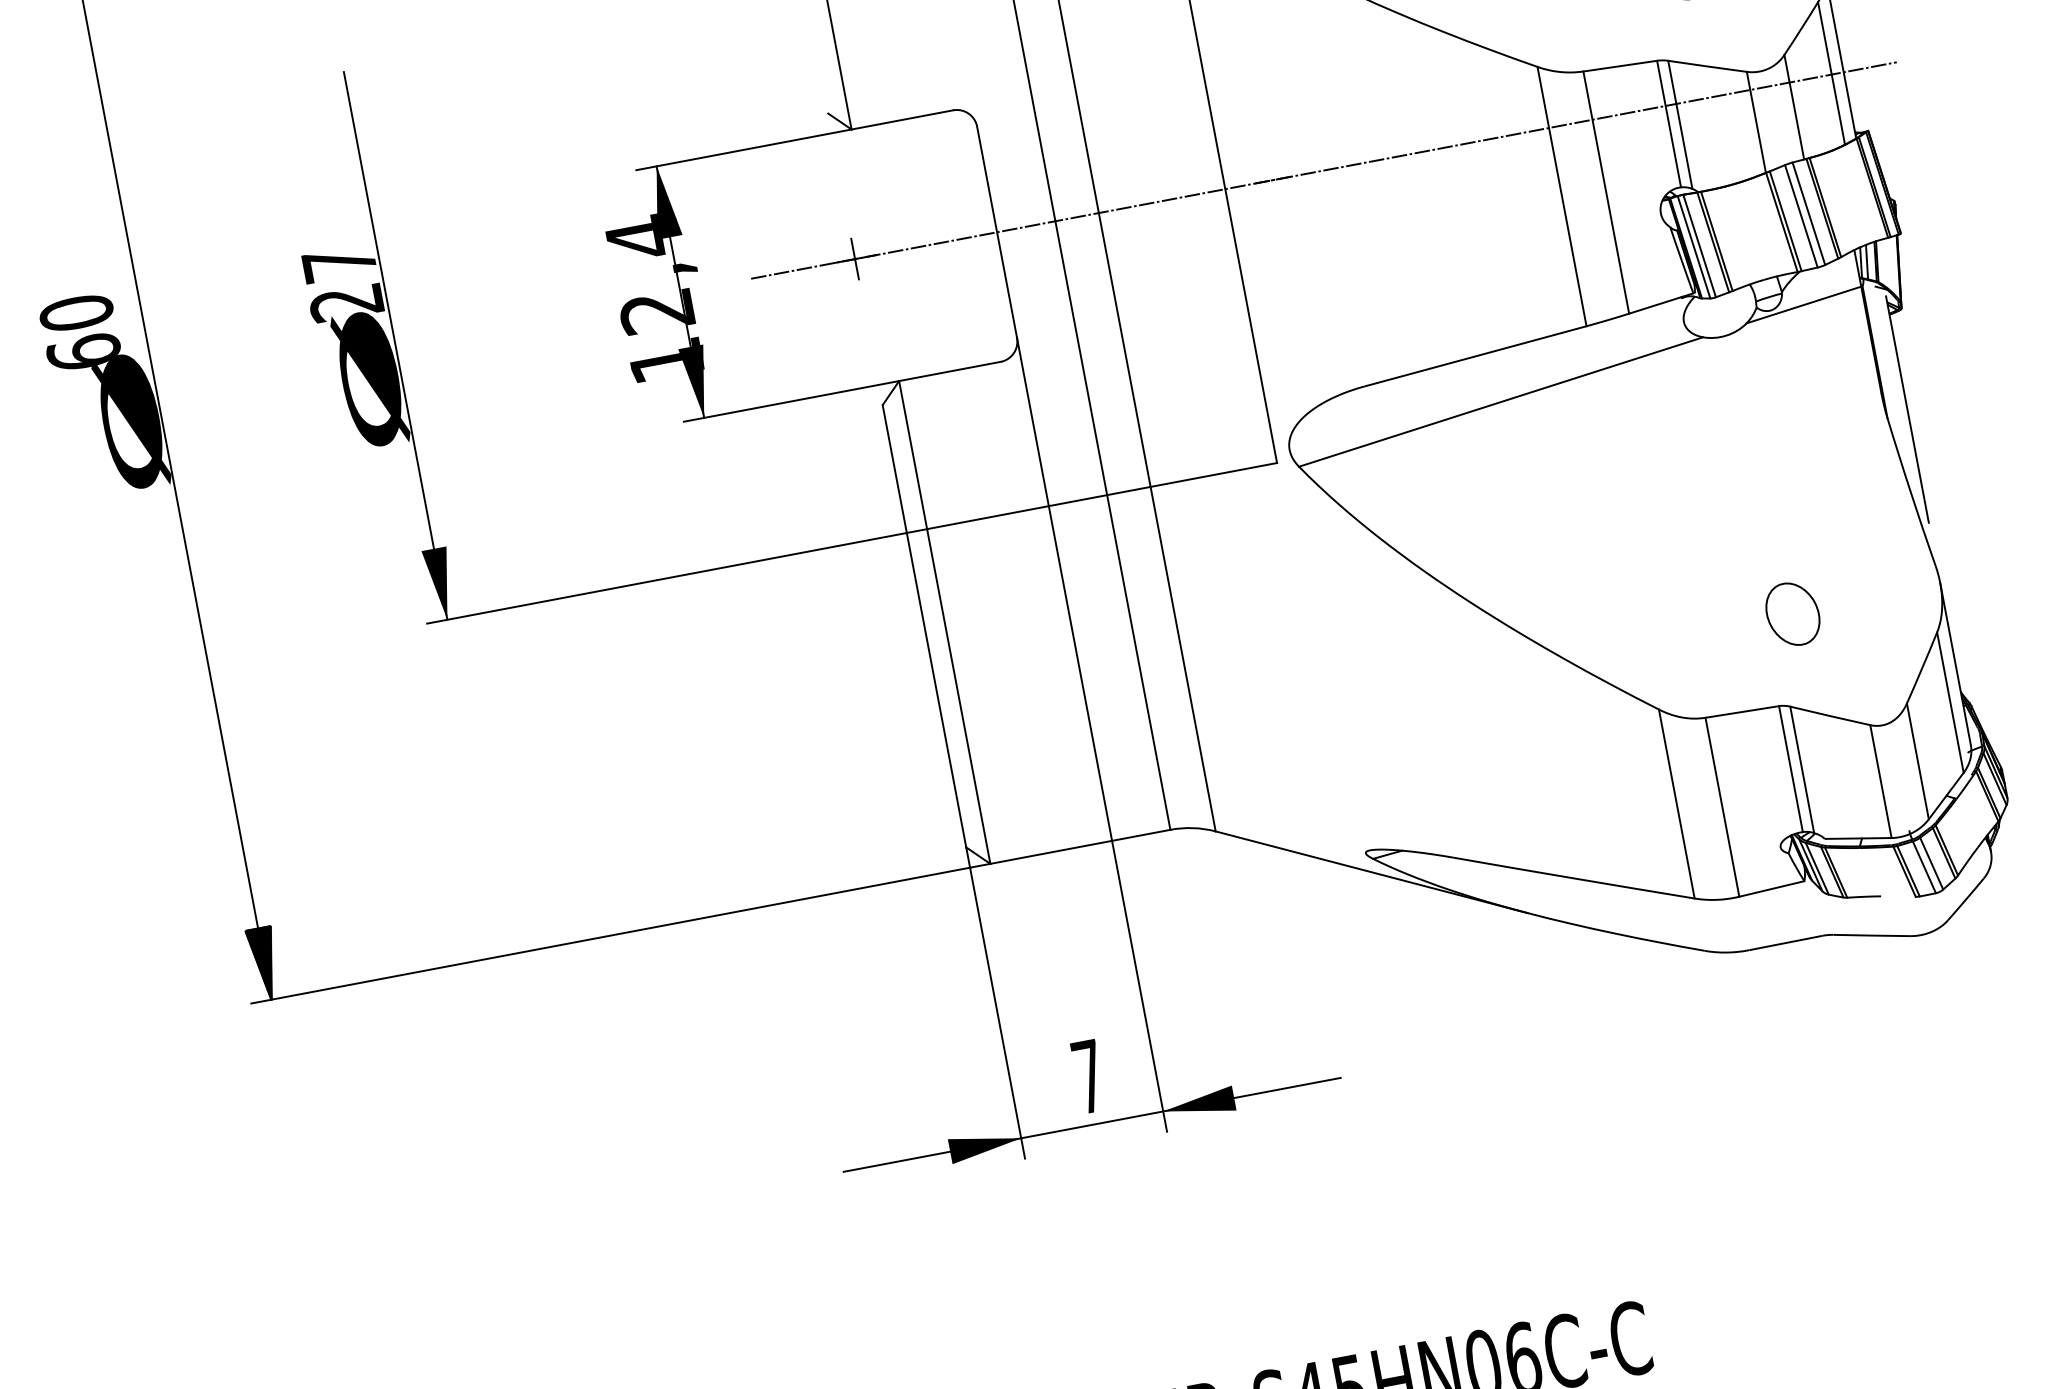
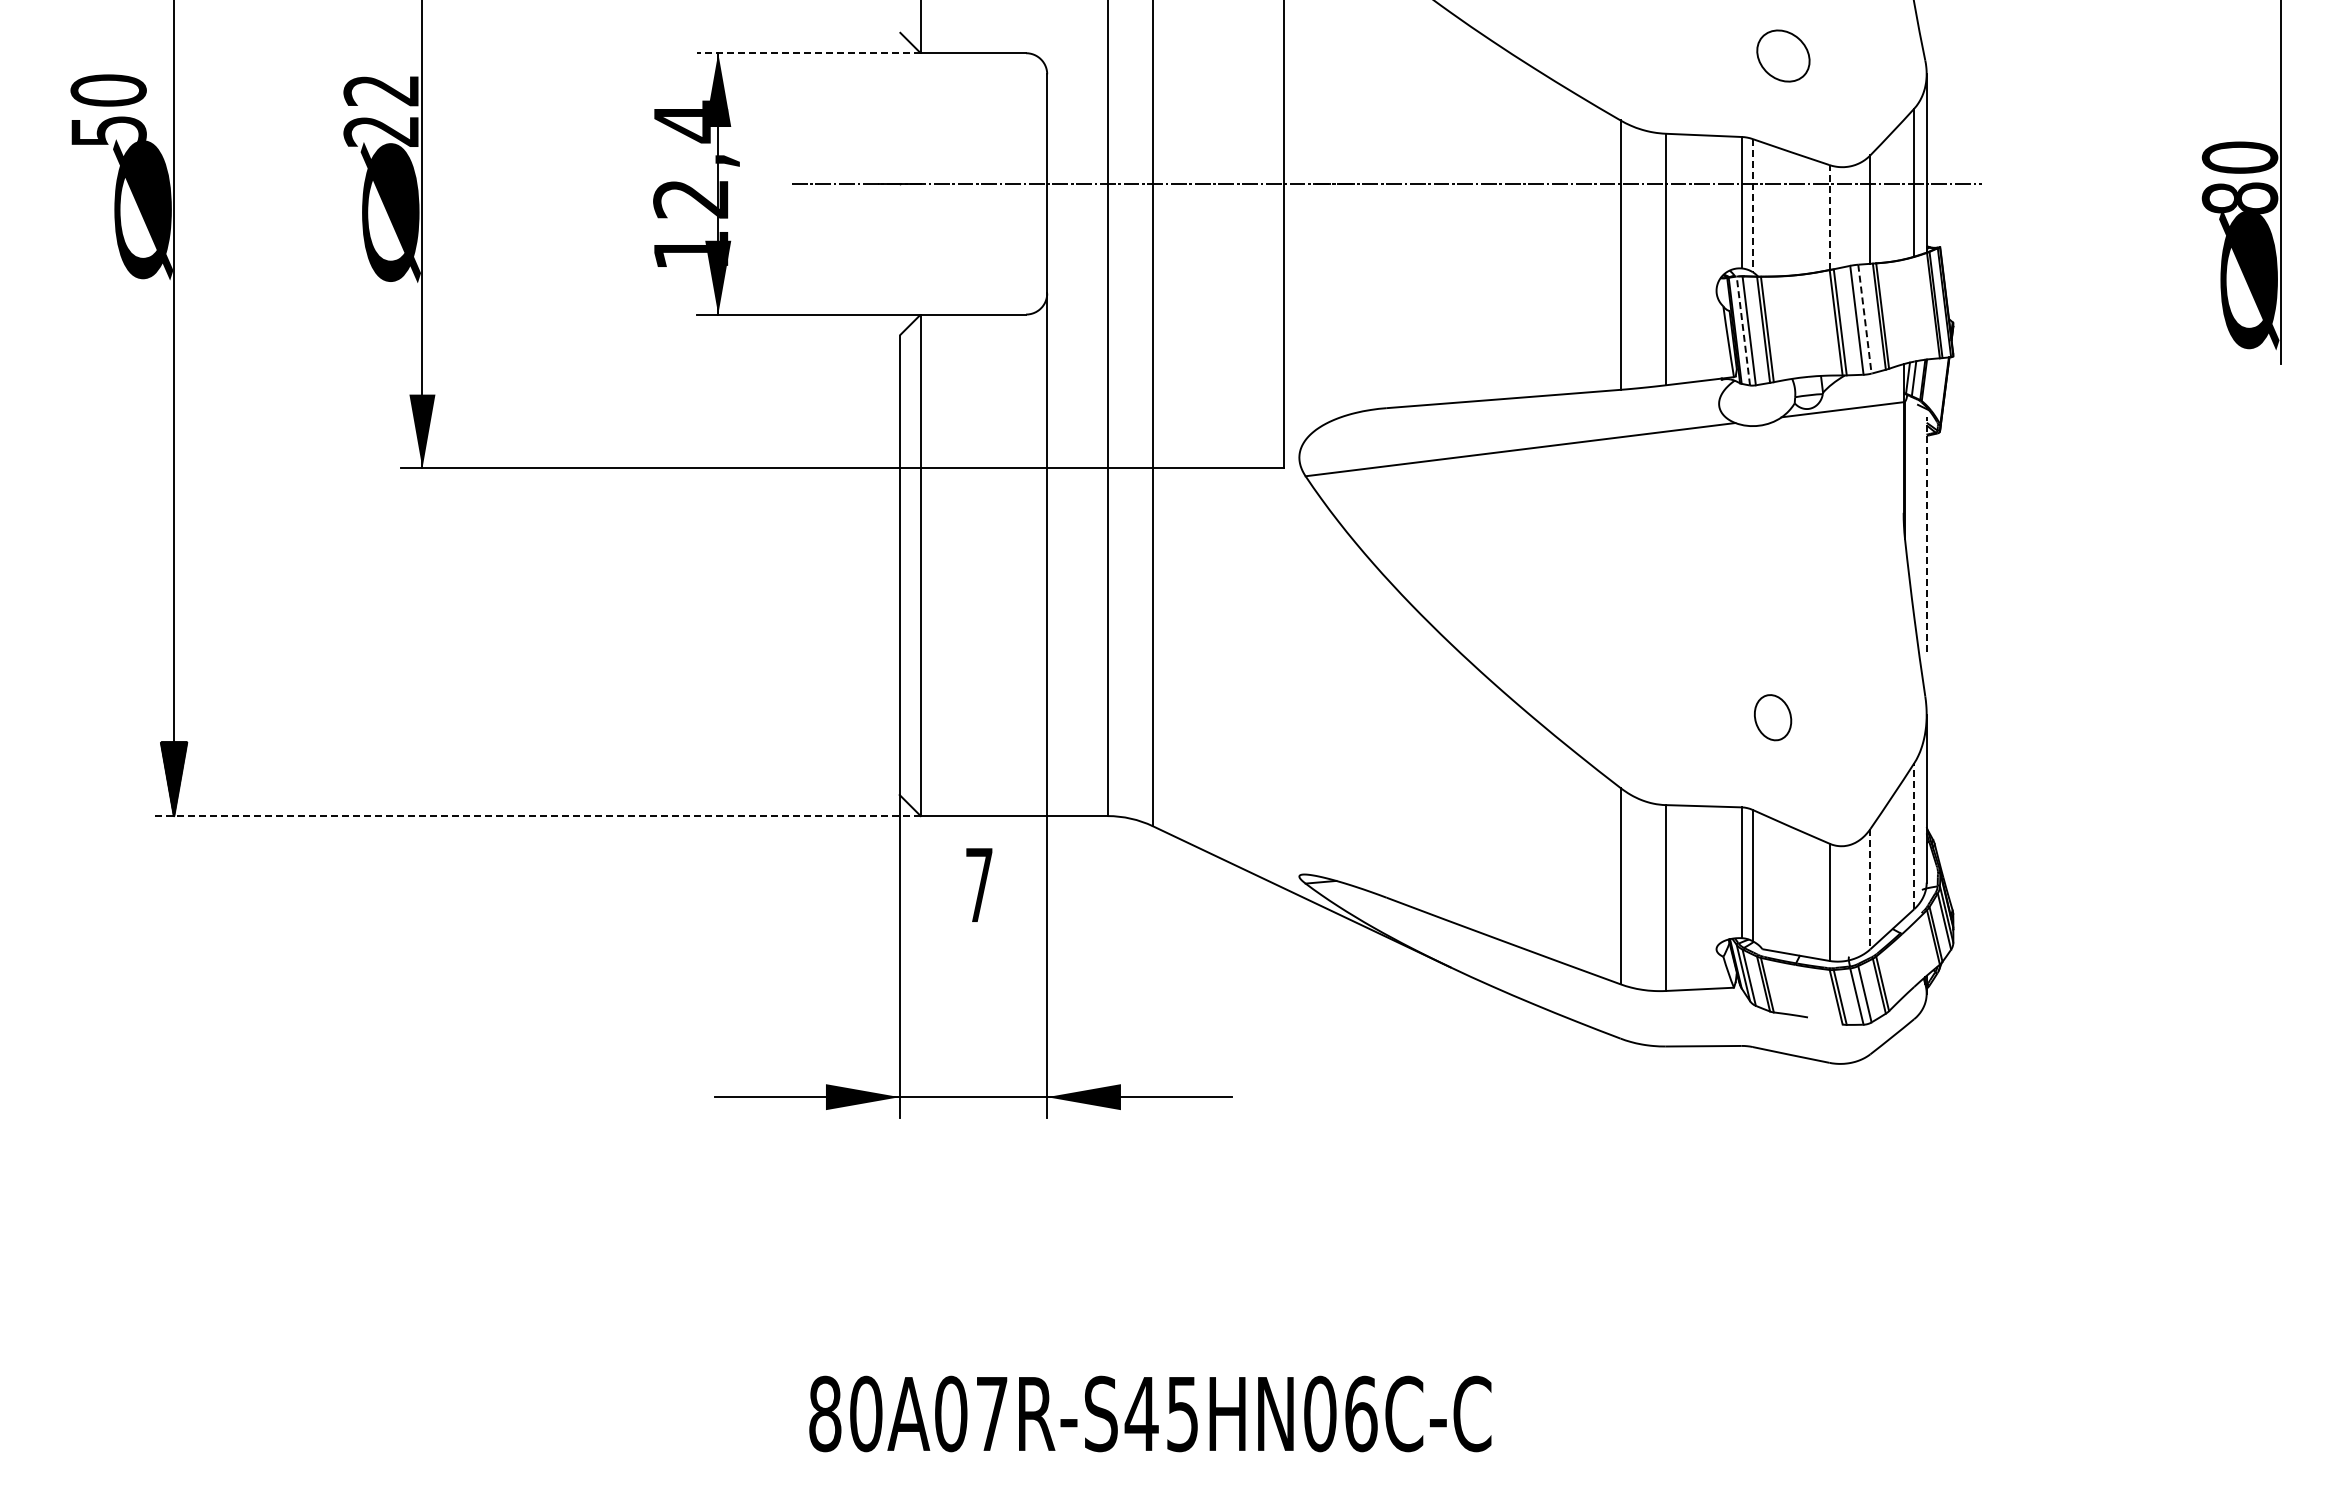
line: (1756, 122) -> (1829, 217), solid -> dashed
line: (1679, 124) -> (1752, 205), solid -> dashed
line: (743, 150) -> (808, 53), solid -> dashed
line: (1808, 214) -> (1864, 319), solid -> dashed
line: (1694, 247) -> (1743, 331), solid -> dashed
line: (854, 258) -> (899, 183), removed
text: (338, 263) -> (380, 90), 27 -> 22
text: (83, 352) -> (108, 131), 60 -> 50
line: (1907, 409) -> (1926, 534), solid -> dashed
part: (1792, 614) -> (1772, 717), size x0.7
line: (1950, 702) -> (1914, 836), solid -> dashed
line: (1917, 761) -> (1870, 889), solid -> dashed
line: (620, 934) -> (536, 816), solid -> dashed
text: (1088, 1075) -> (979, 884), moved

